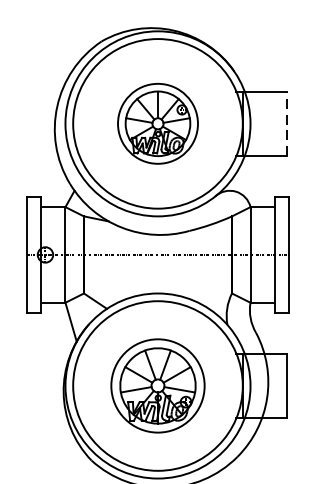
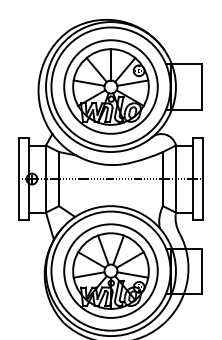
part: (157, 123) -> (110, 86), size x1.67
line: (286, 124) -> (201, 87), dashed -> solid
part: (157, 385) -> (110, 270), size x1.43

